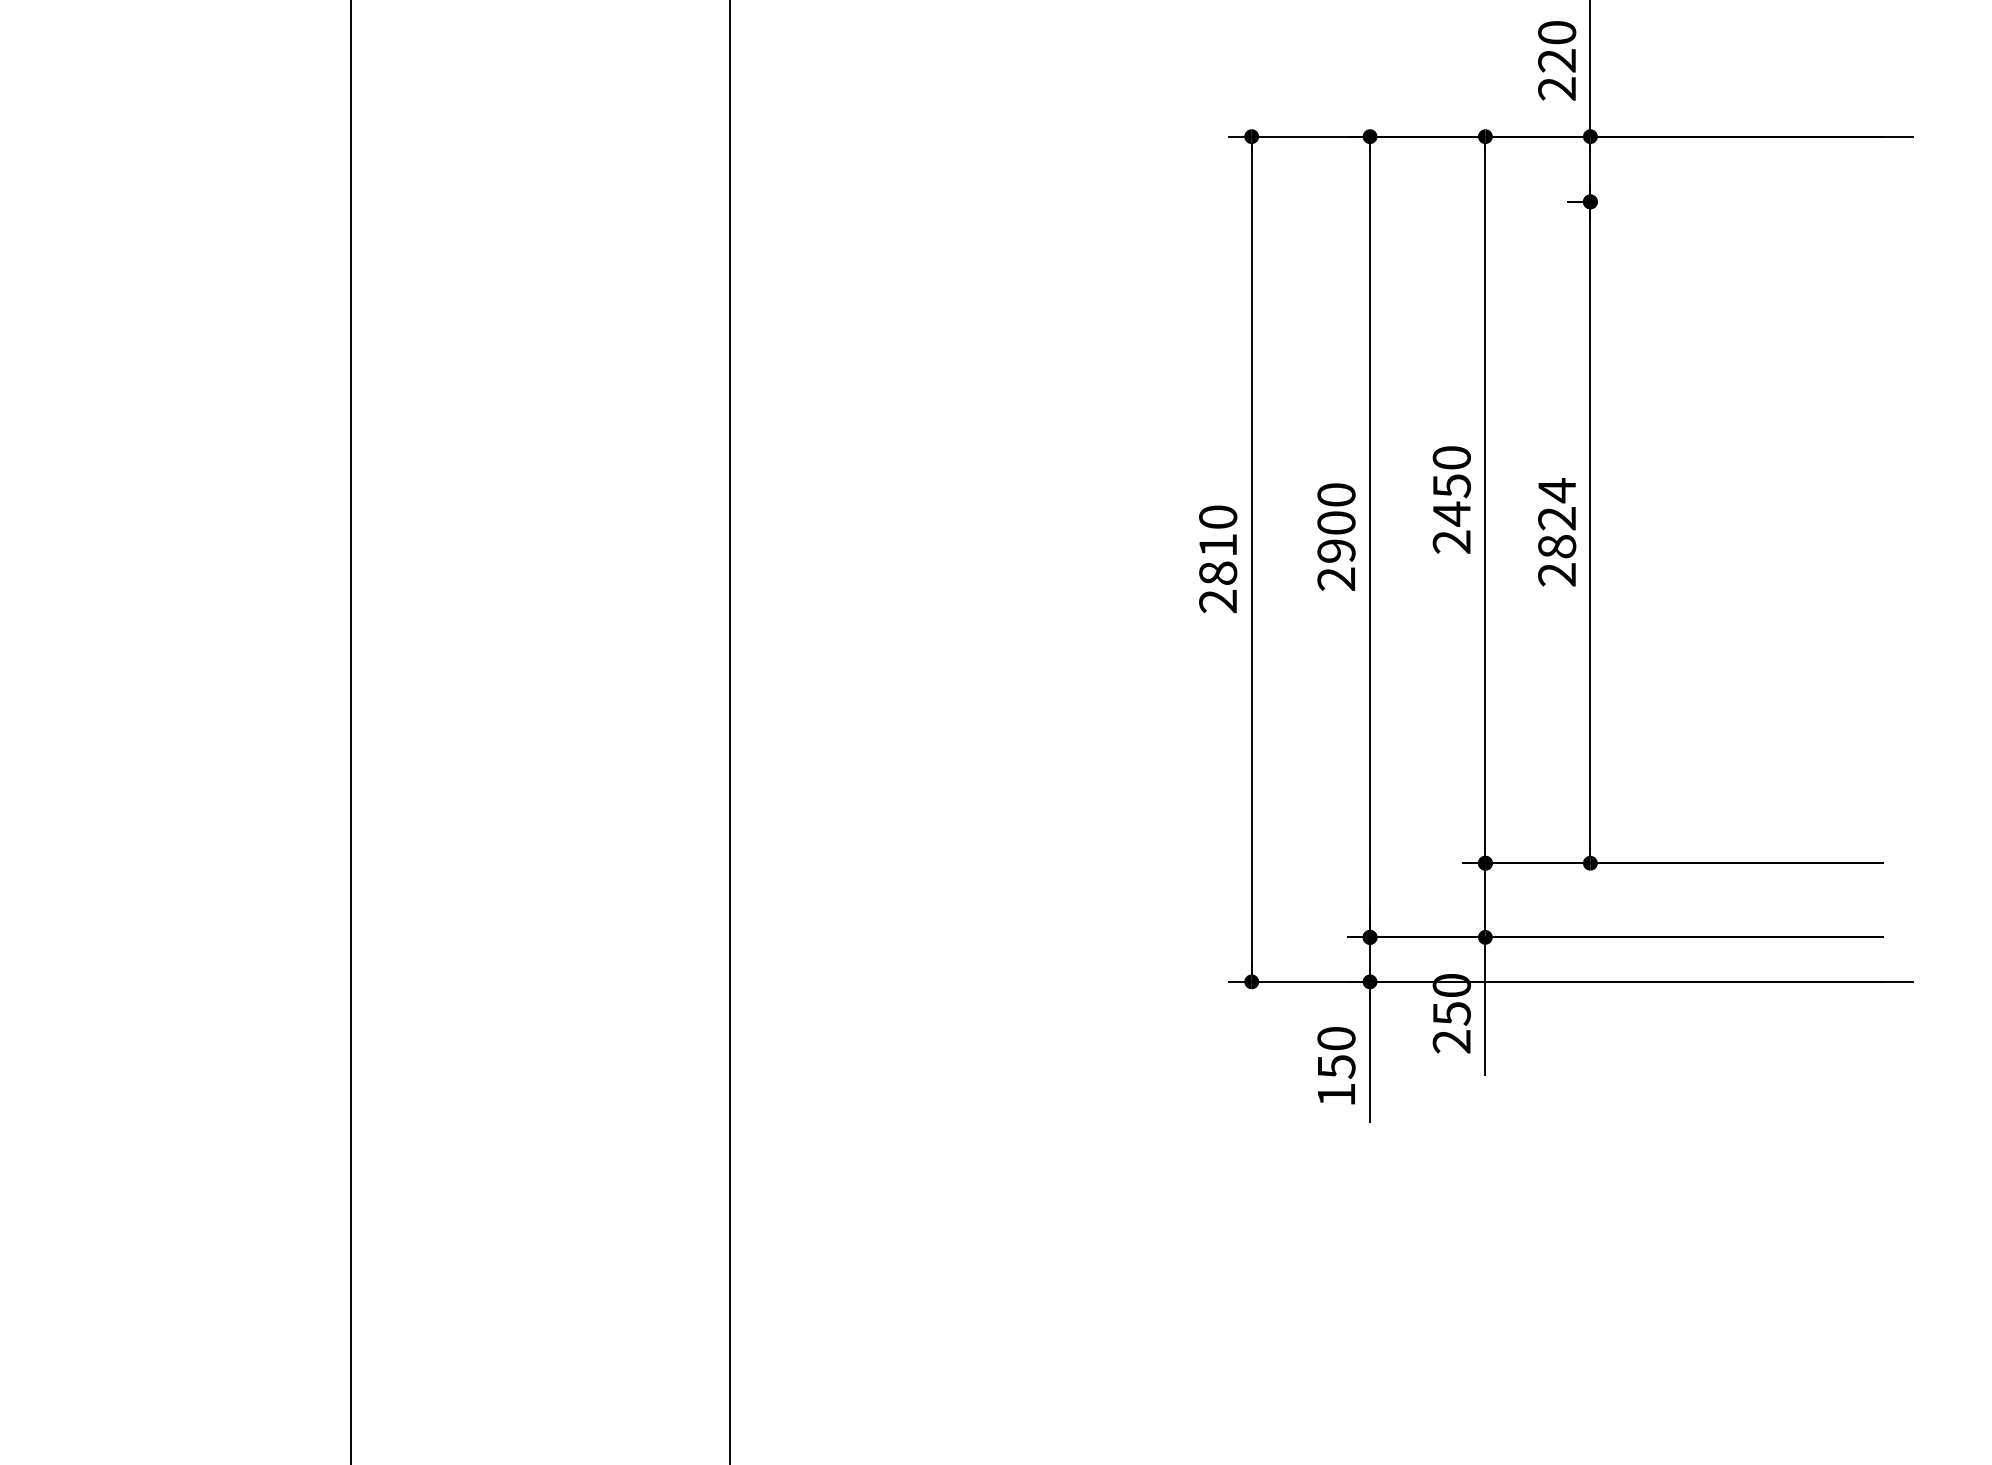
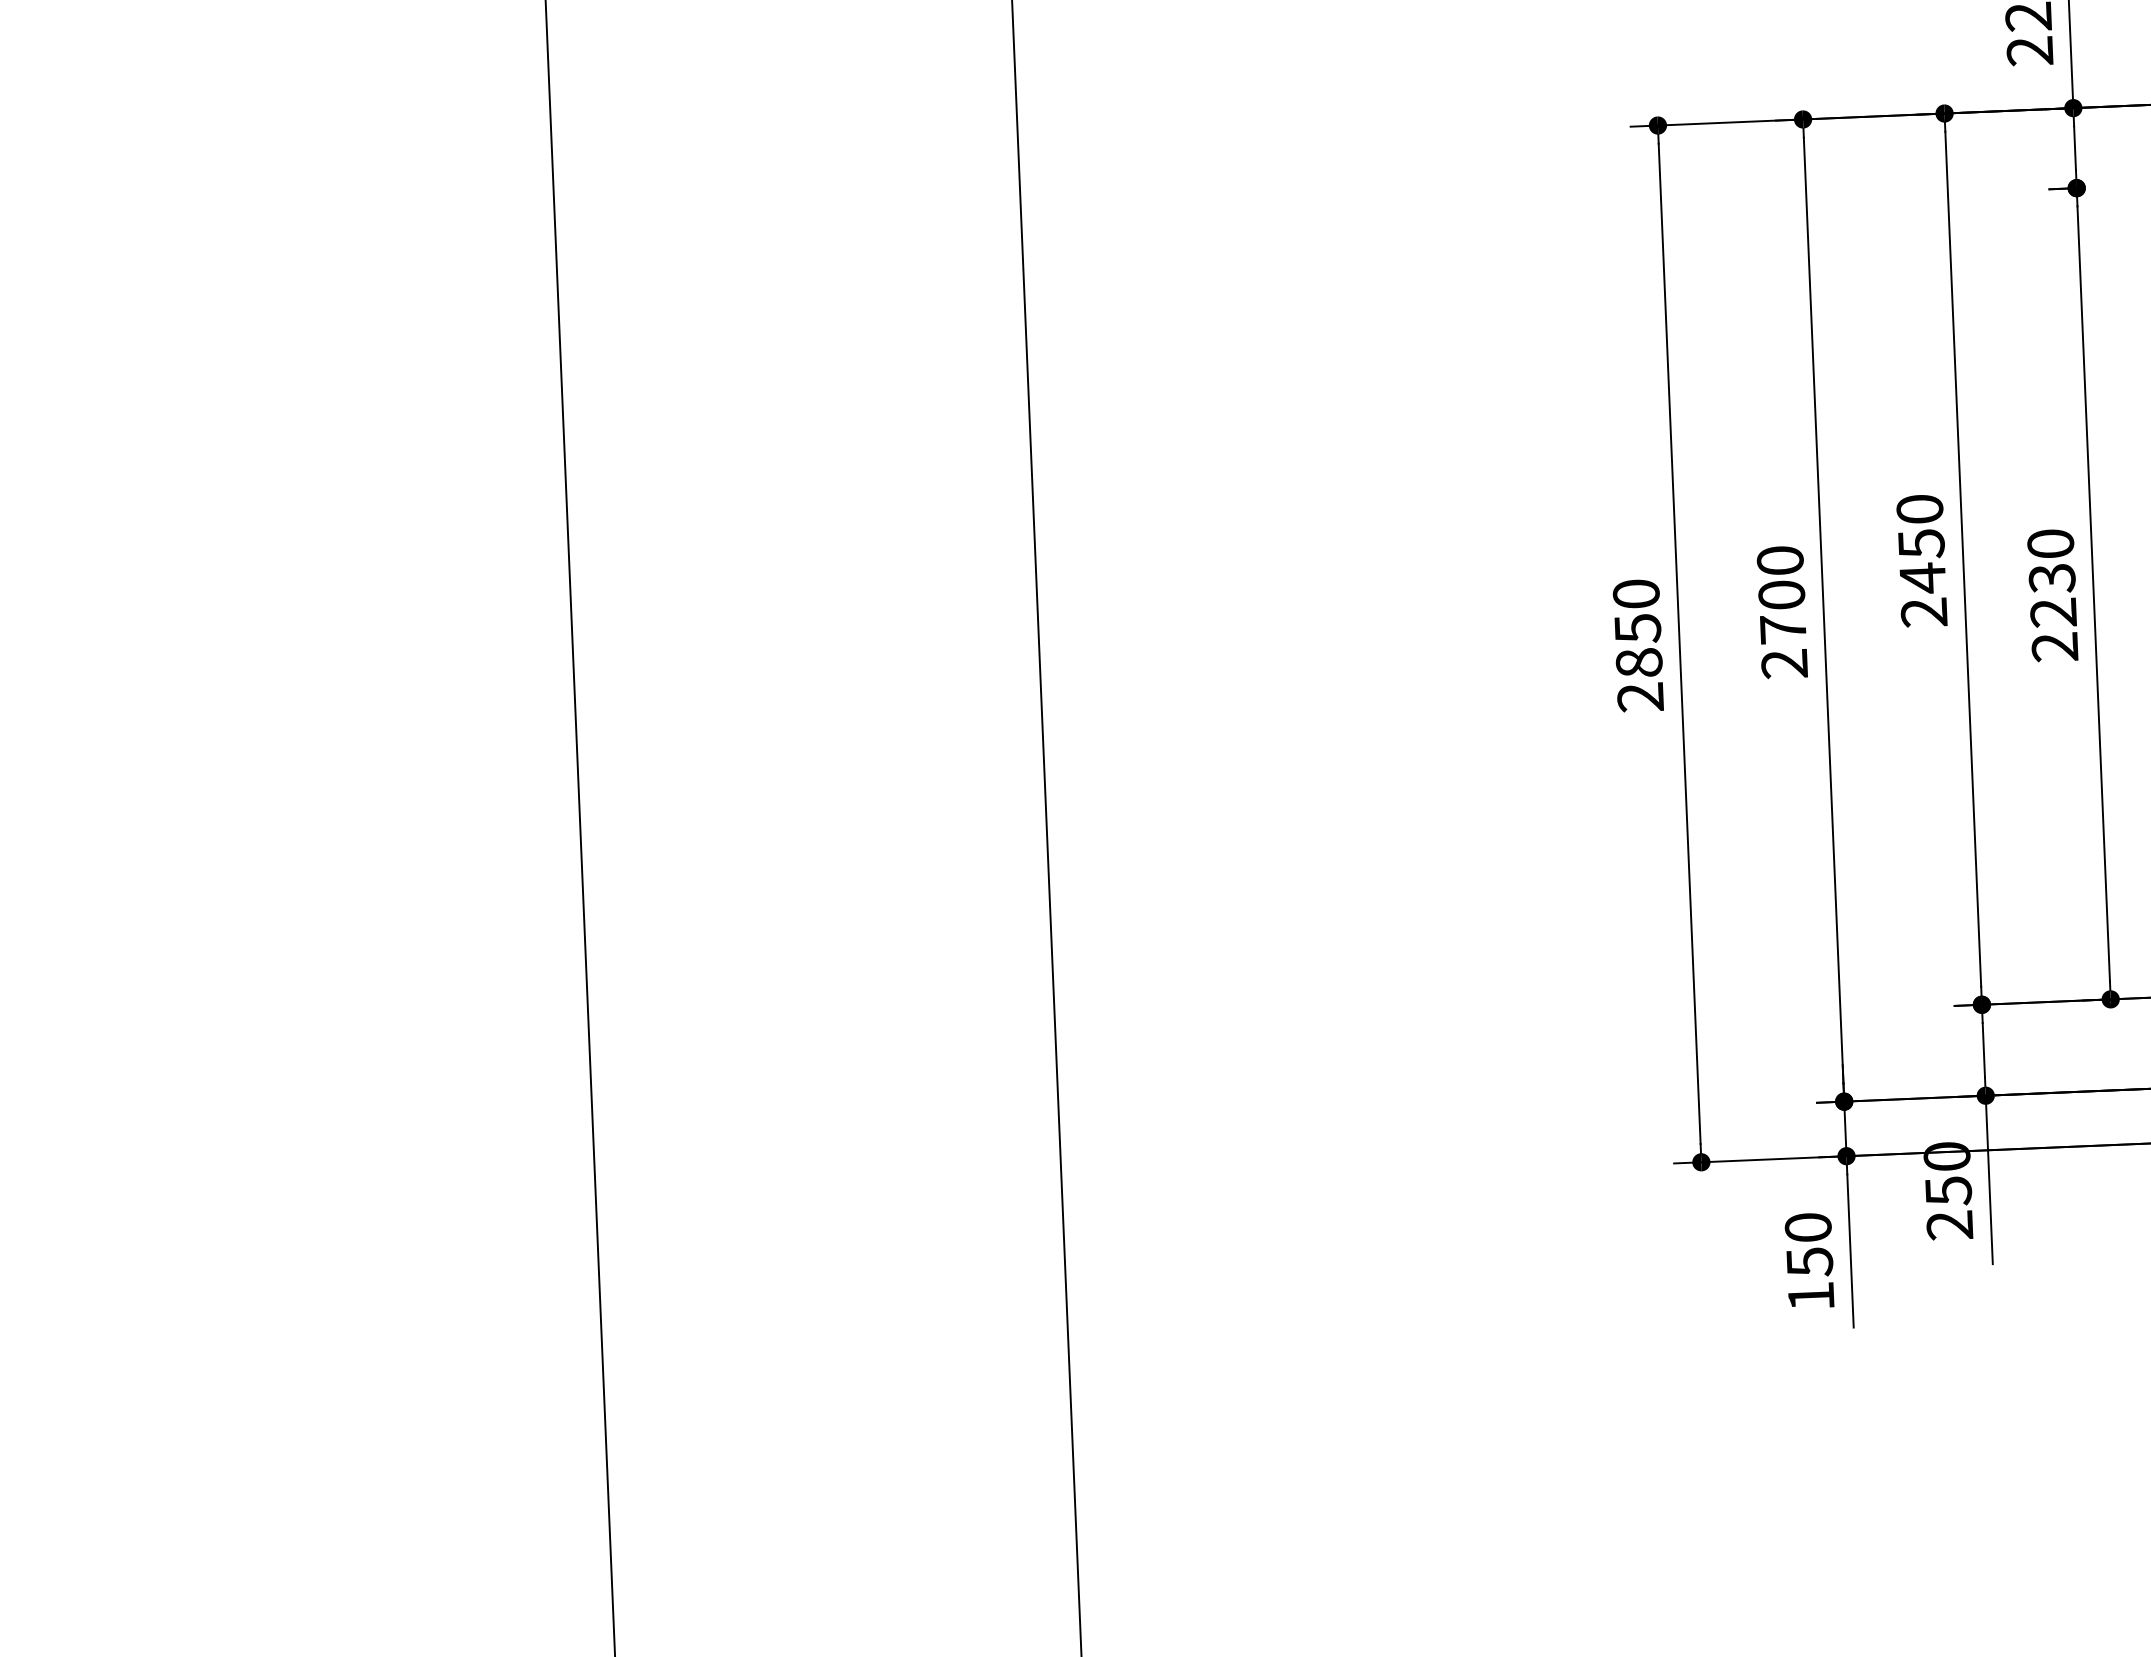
text: (1557, 518) -> (2052, 578), 2824 -> 2230
text: (1218, 545) -> (1638, 628), 2810 -> 2850
text: (1336, 550) -> (1783, 628), 2900 -> 2700

